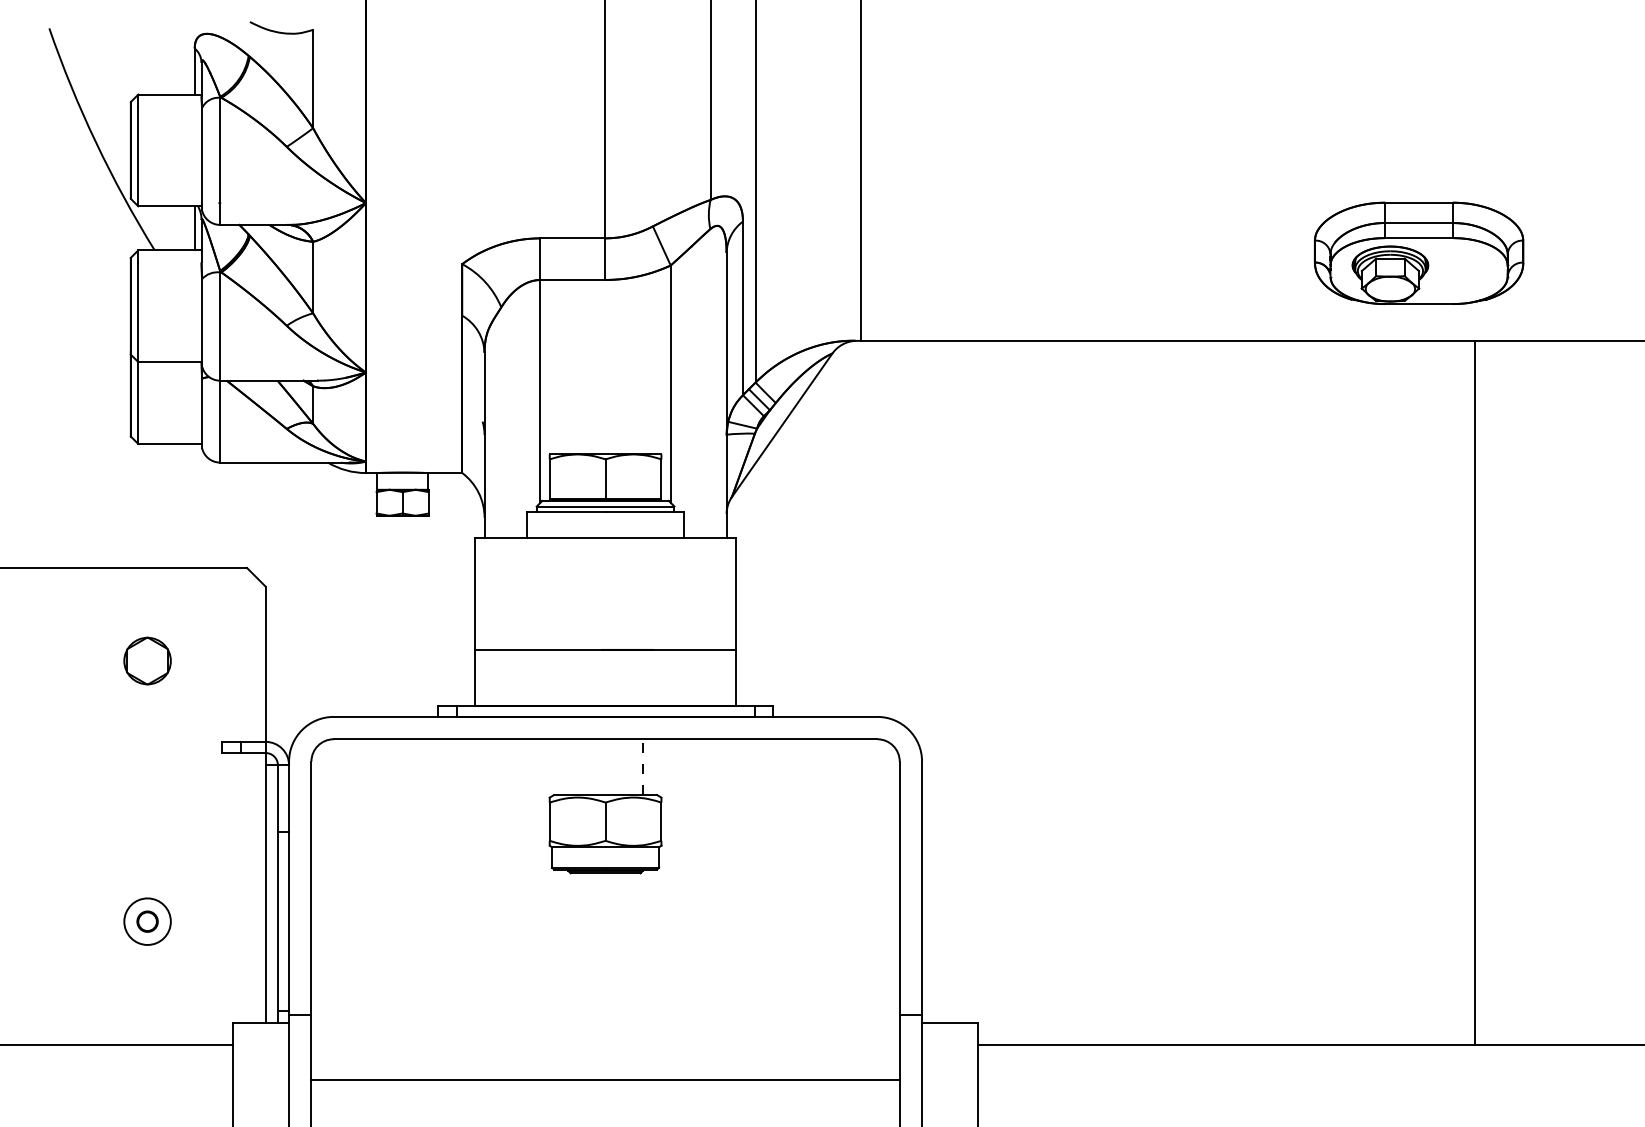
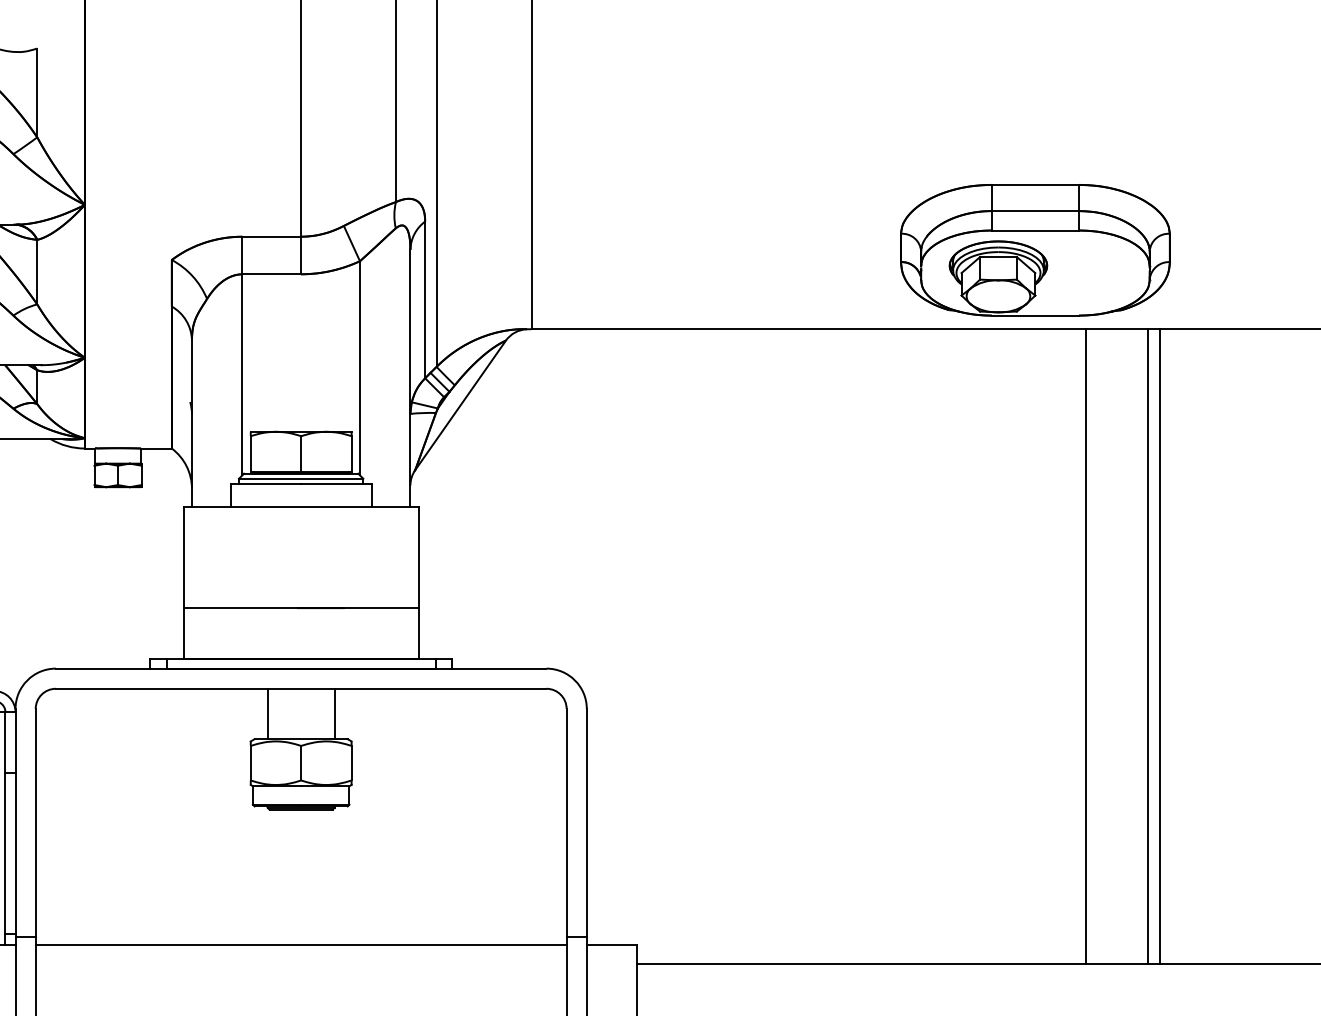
part: (1418, 253) -> (1034, 250), size x1.43
line: (1543, 692) -> (1147, 646), added
line: (1556, 692) -> (1159, 646), added
line: (568, 767) -> (267, 714), added
line: (642, 767) -> (334, 714), dashed -> solid
line: (605, 1079) -> (301, 944), moved

